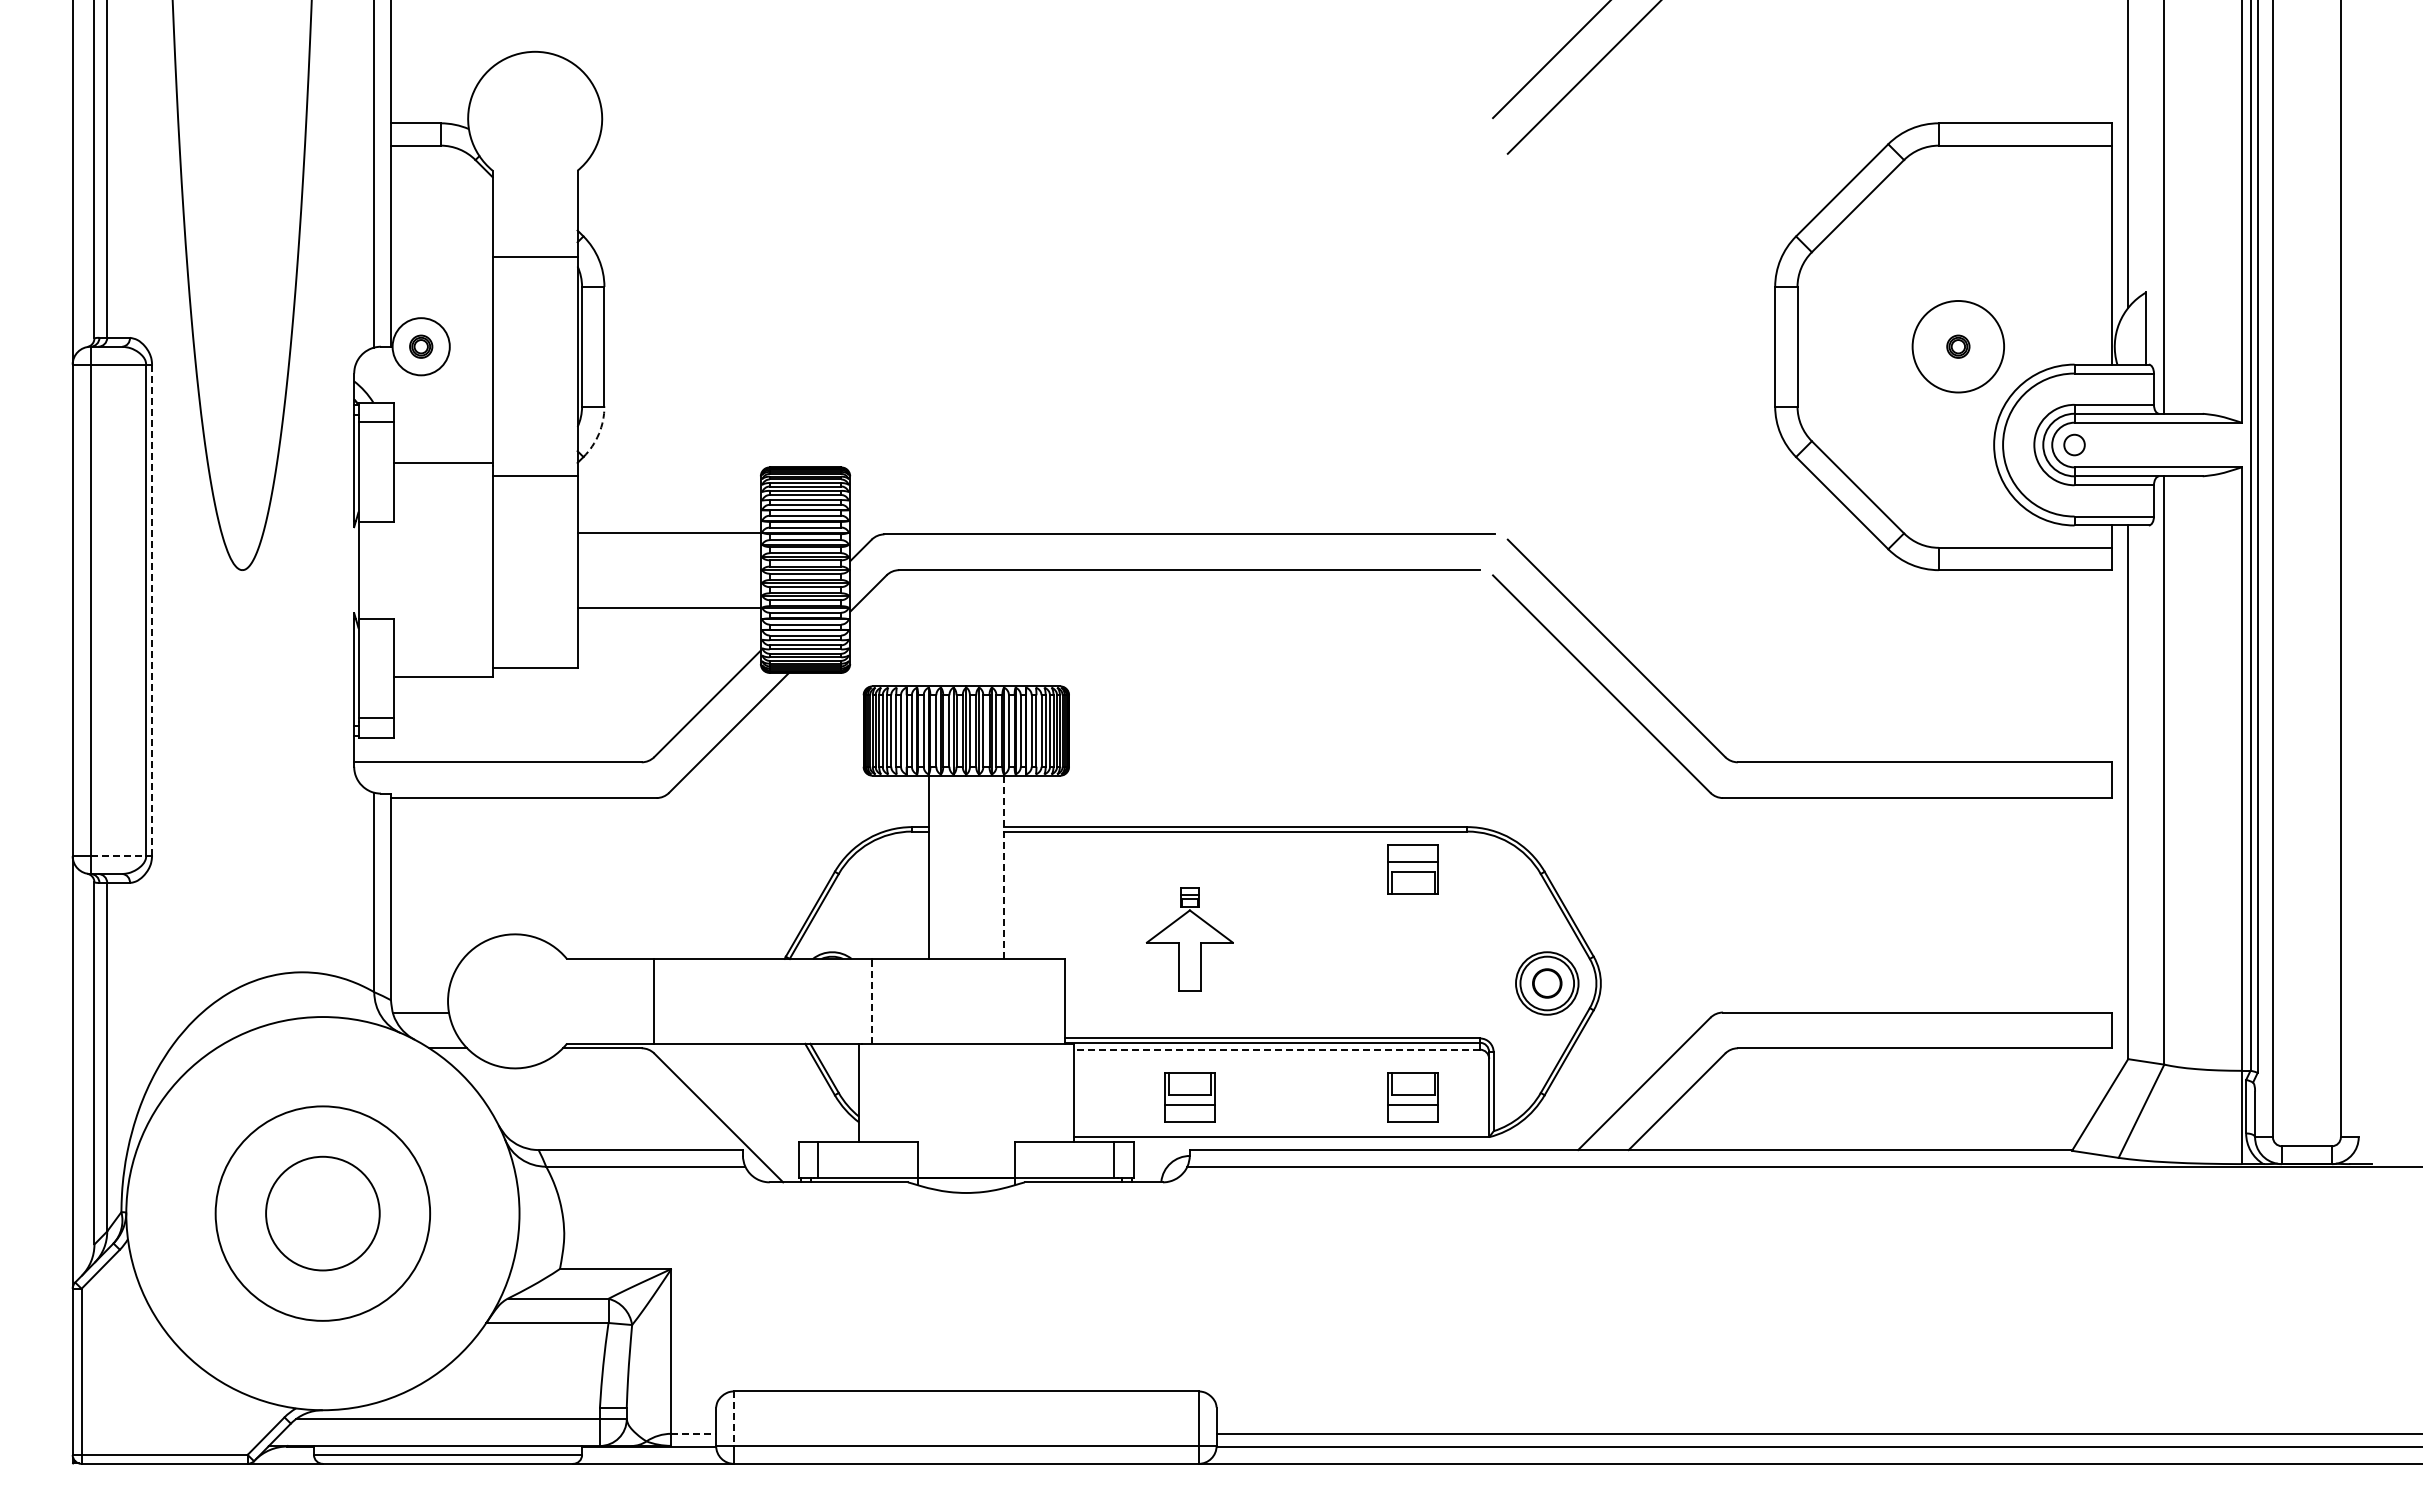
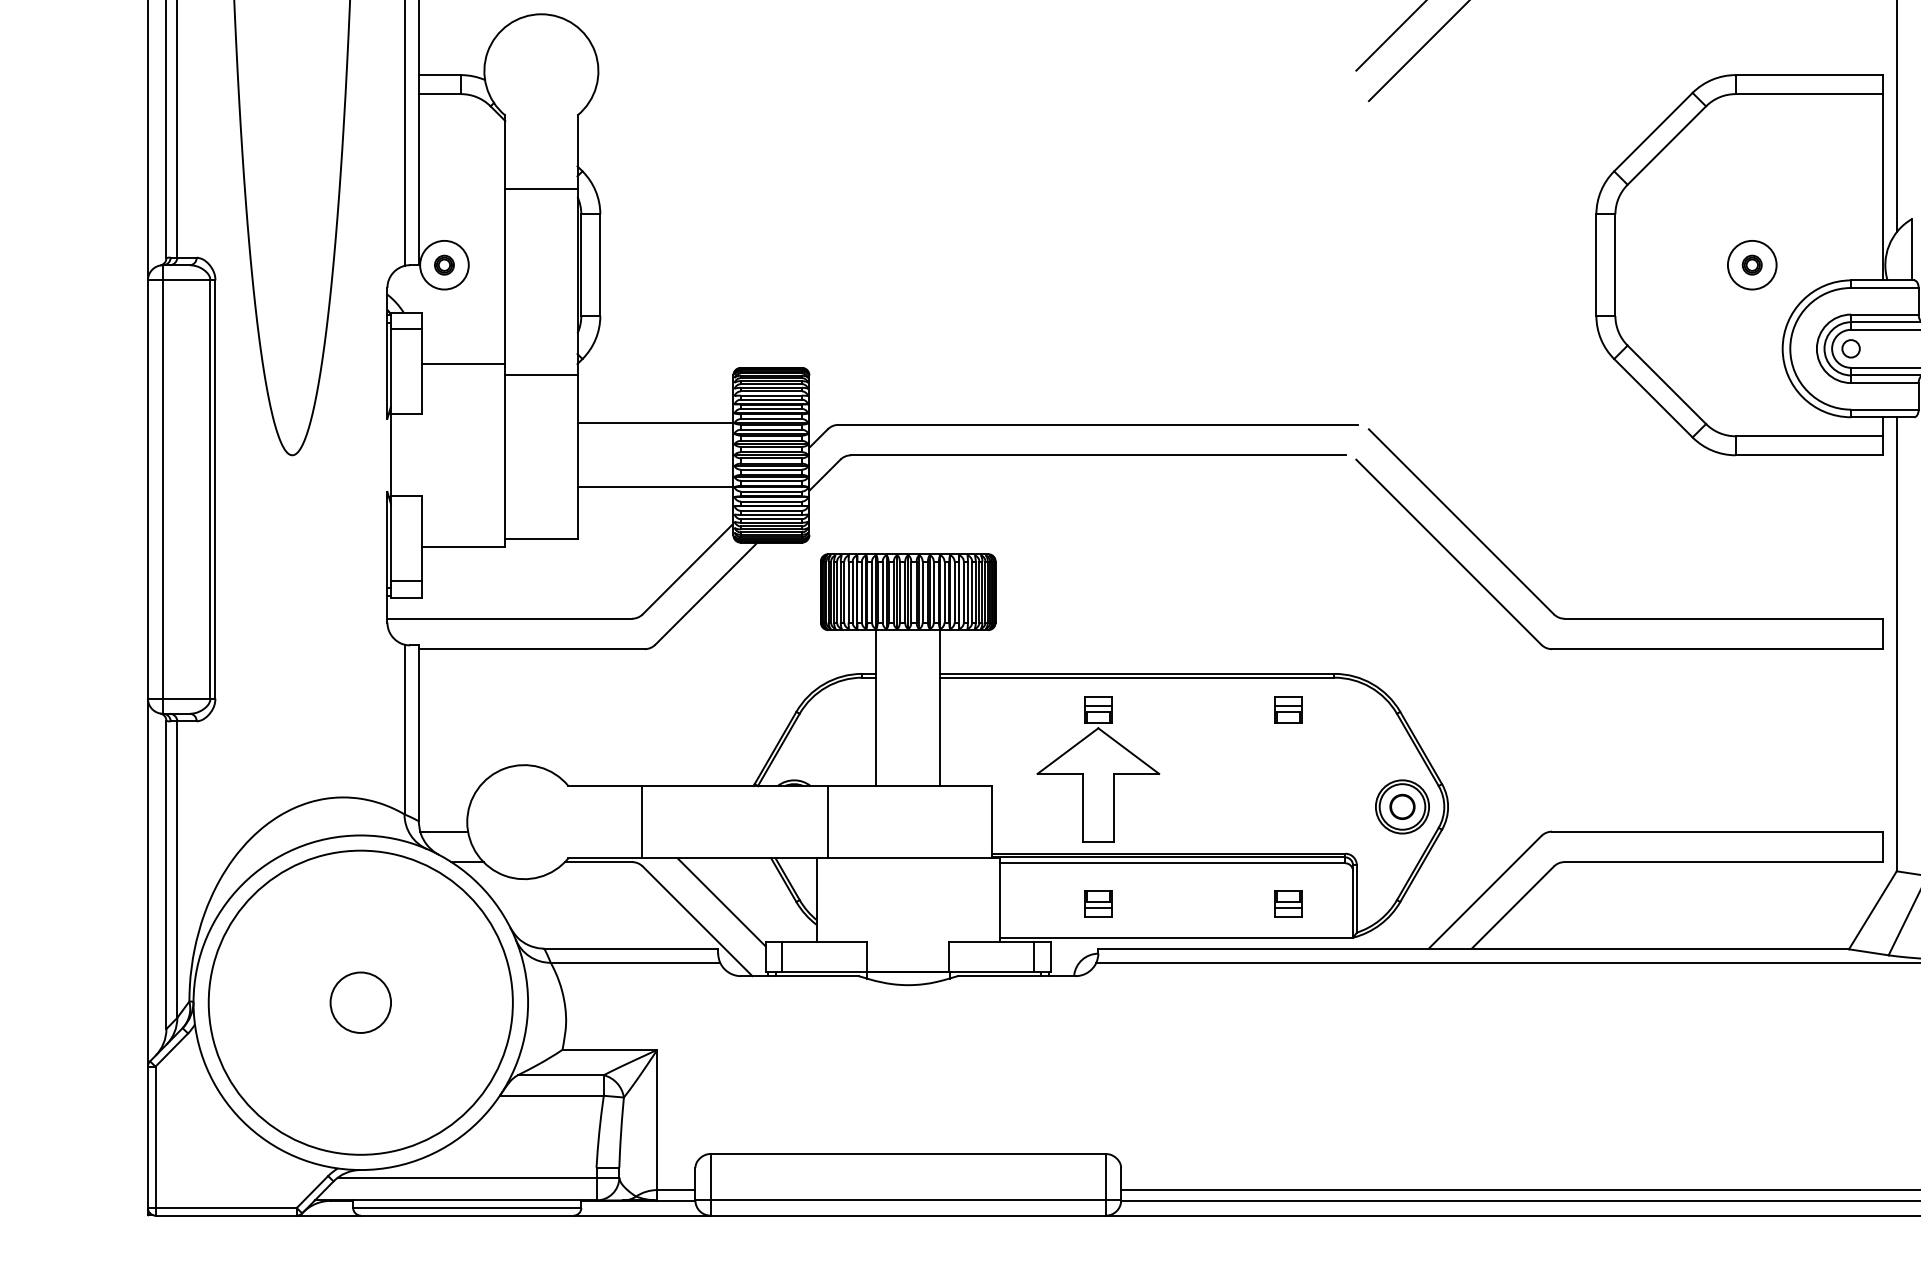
circle: (1957, 346) -> (1751, 264), size x0.62
arc: (598, 433) -> (595, 339), dashed -> solid
line: (152, 610) -> (215, 489), dashed -> solid
line: (118, 856) -> (186, 698), dashed -> solid
line: (1003, 867) -> (939, 708), dashed -> solid
part: (1413, 869) -> (1288, 709), size x0.62
part: (1189, 939) -> (1098, 769), size x1.67
line: (871, 1000) -> (827, 821), dashed -> solid
line: (1276, 1049) -> (1172, 863), dashed -> solid
line: (746, 1095) -> (721, 902), added
part: (1189, 1097) -> (1098, 903), size x0.62
part: (1413, 1097) -> (1288, 903), size x0.62
circle: (322, 1213) -> (360, 1002), size x0.62
circle: (322, 1213) -> (360, 1002), size x1.67
line: (734, 1419) -> (710, 1177), dashed -> solid
line: (694, 1433) -> (676, 1189), dashed -> solid

